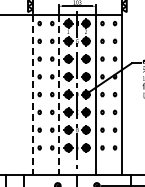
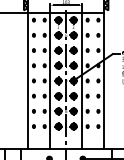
line: (32, 94) -> (27, 80), dashed -> solid
line: (59, 94) -> (50, 80), dashed -> solid

